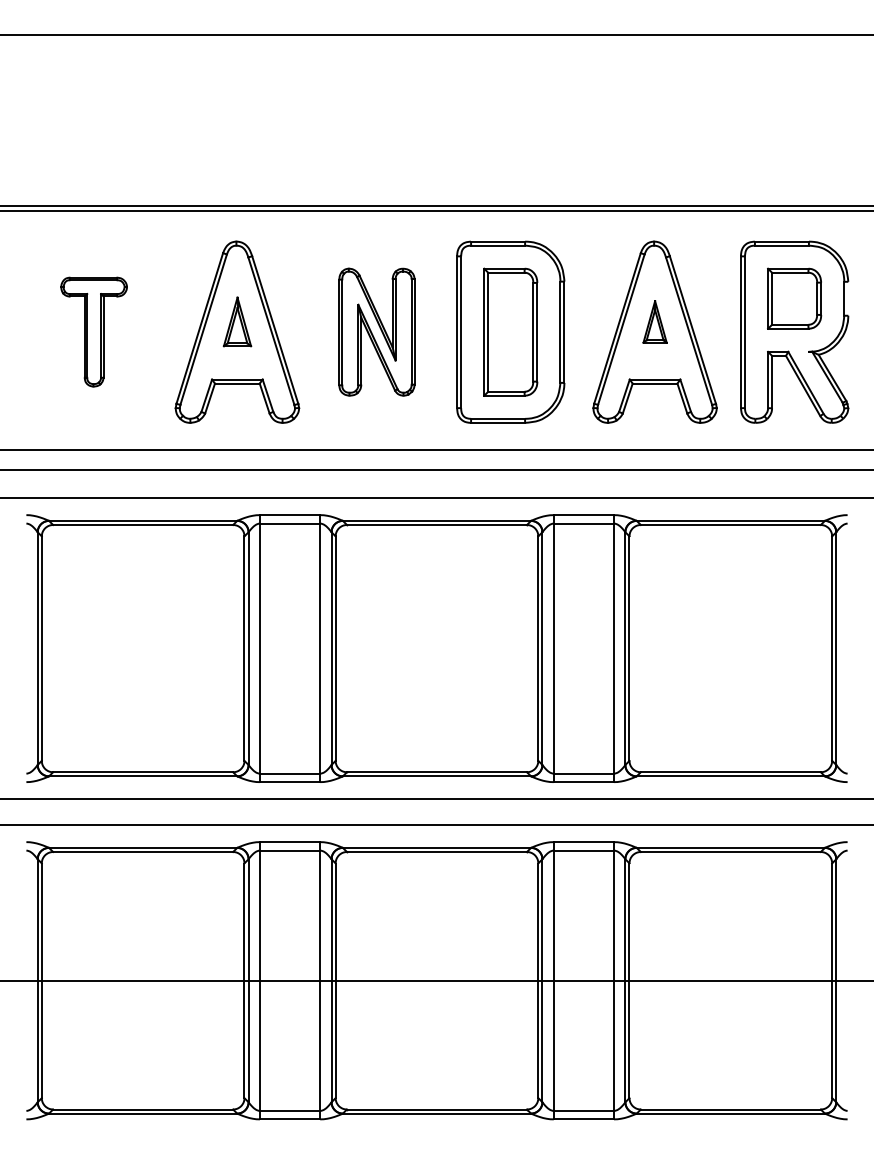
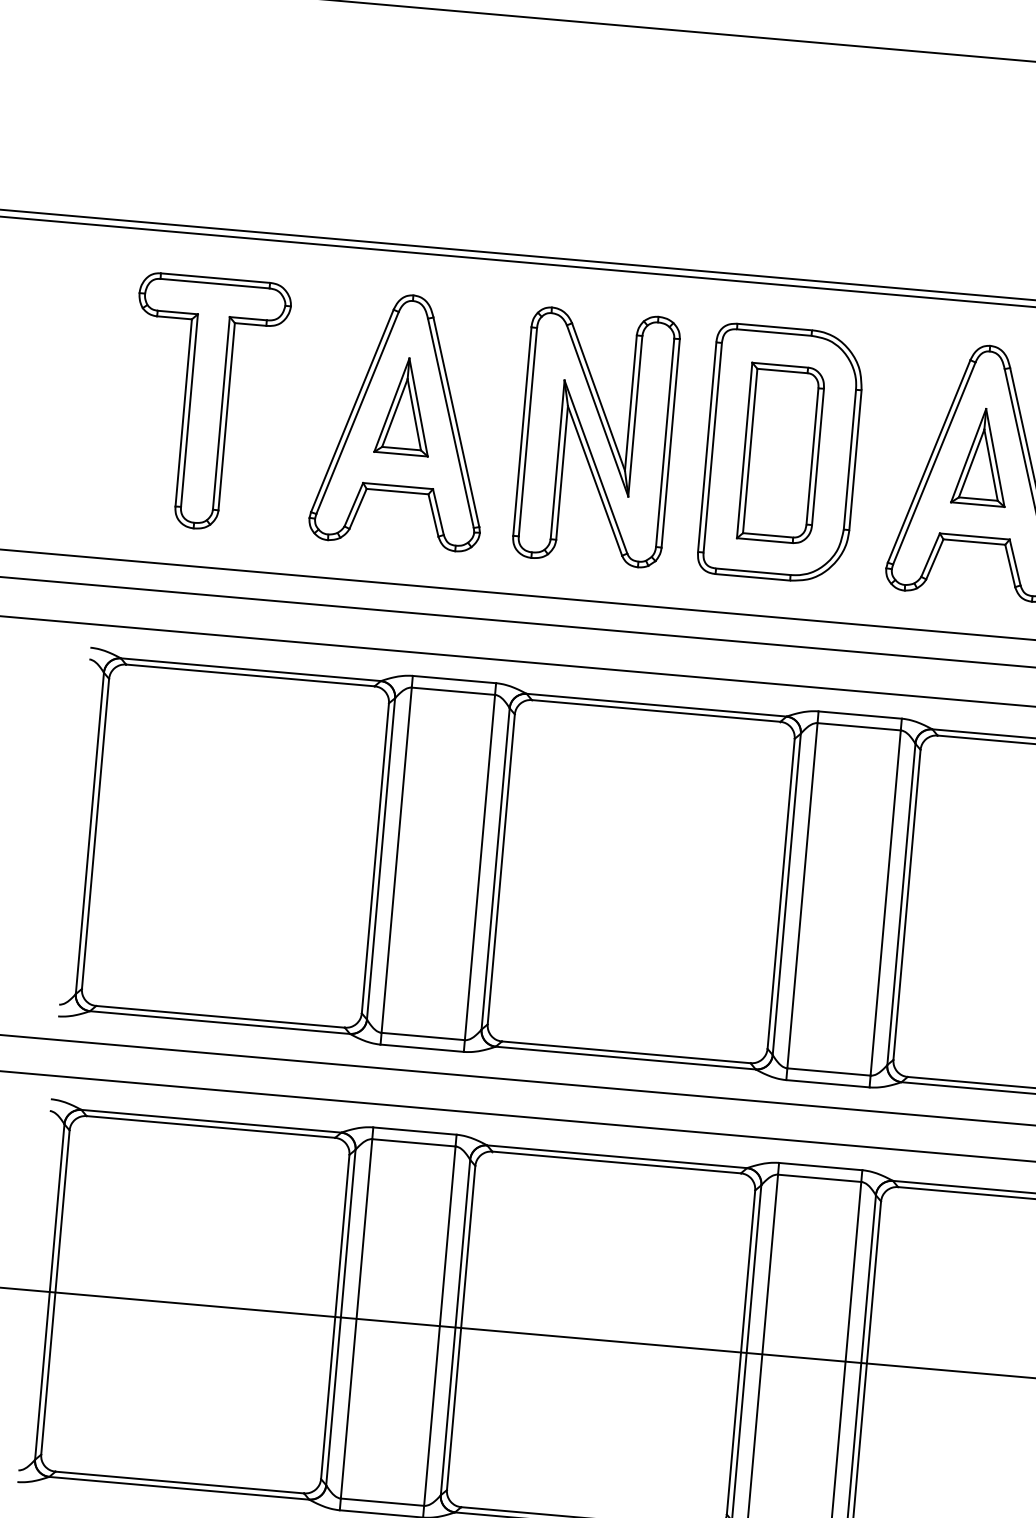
part: (237, 321) -> (405, 405), size x1.43
part: (654, 321) -> (981, 456), size x1.67
part: (93, 331) -> (205, 402), size x1.67
part: (376, 331) -> (595, 436), size x1.43

